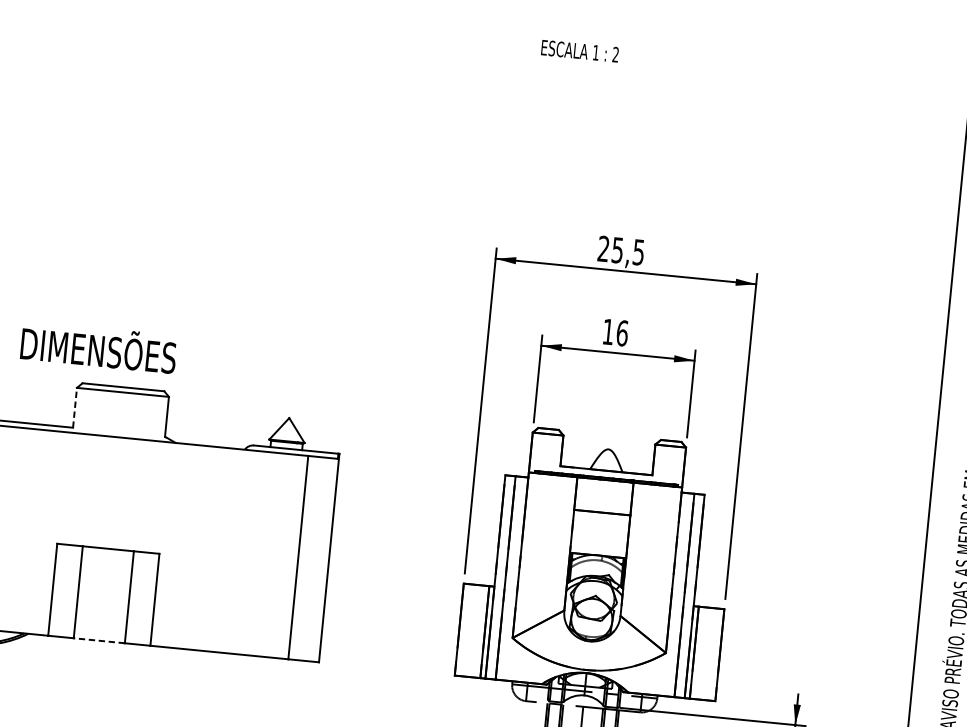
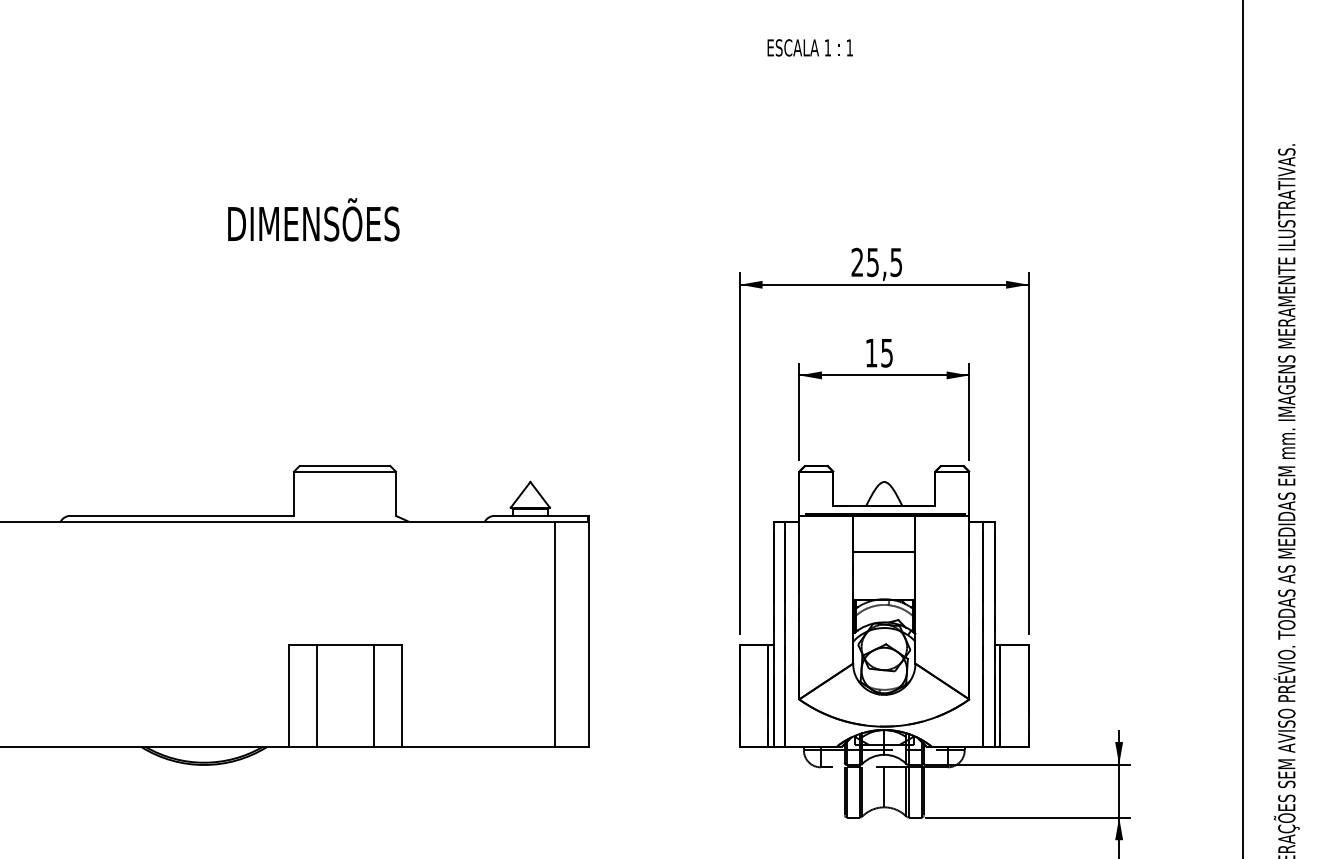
text: (615, 54) -> (849, 47), 2 -> 1
text: (622, 332) -> (887, 352), 16 -> 15
text: (98, 347) -> (313, 219), moved
line: (75, 407) -> (294, 493), dashed -> solid
line: (99, 640) -> (345, 746), dashed -> solid

